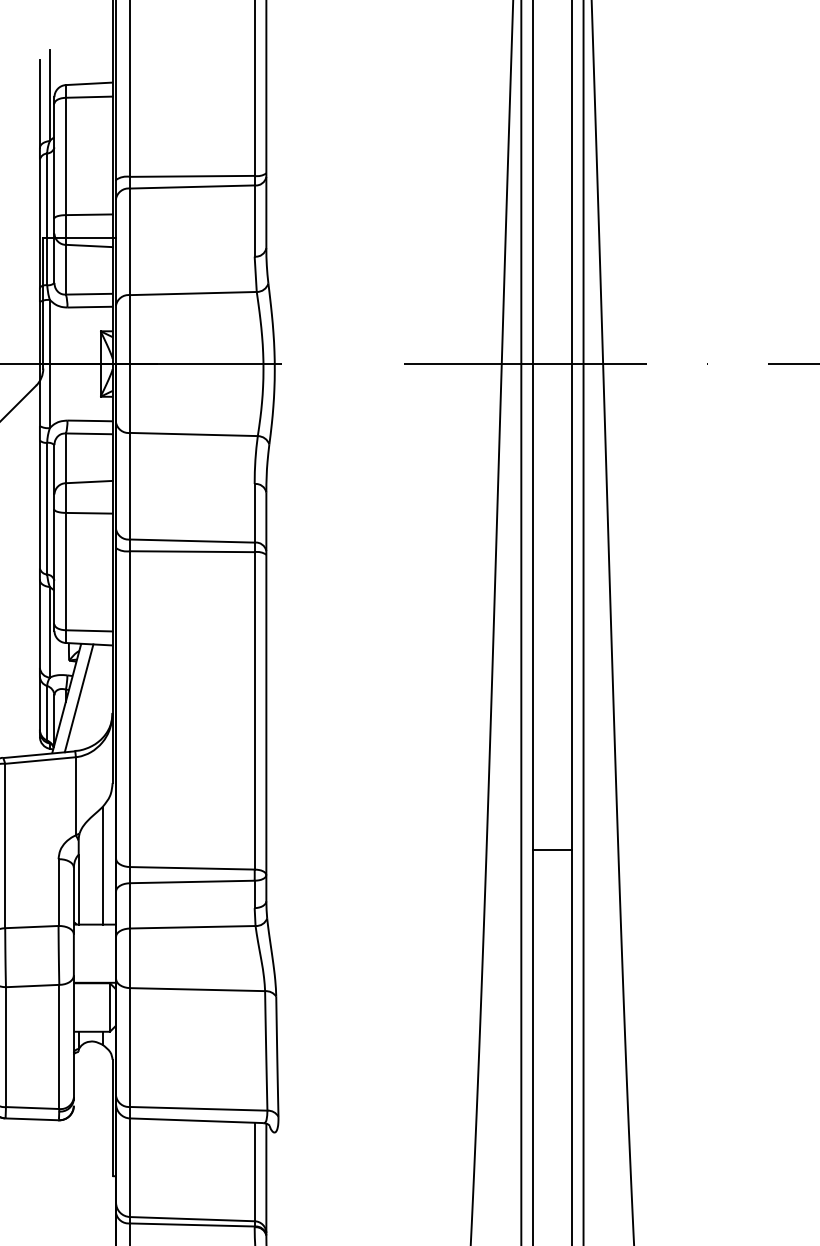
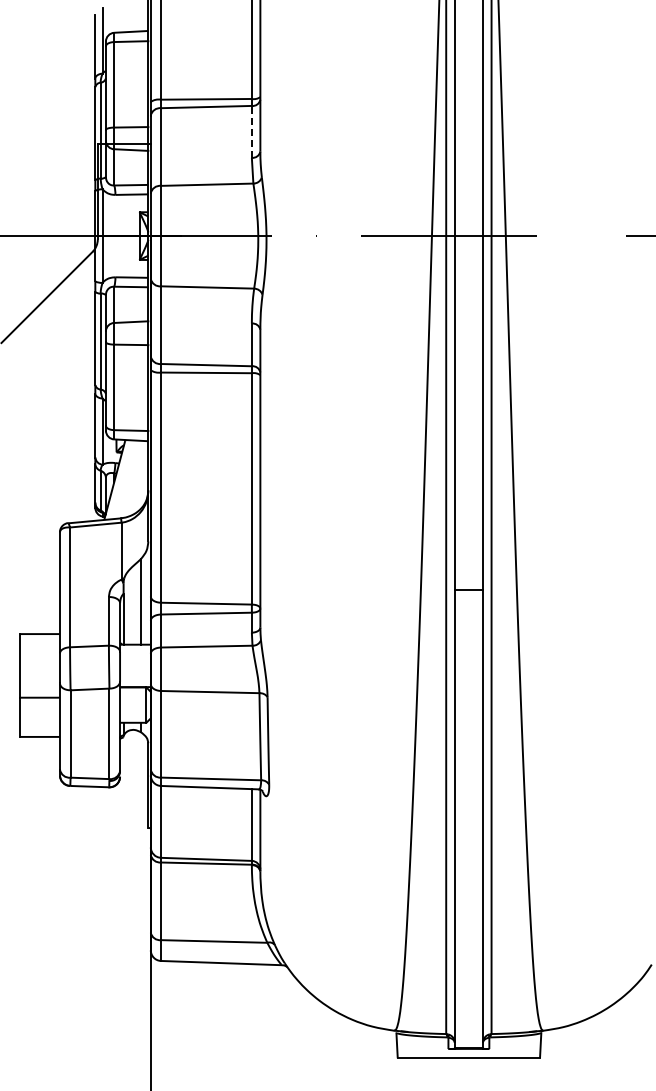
line: (254, 220) -> (251, 131), solid -> dashed
line: (78, 697) -> (123, 479), removed

